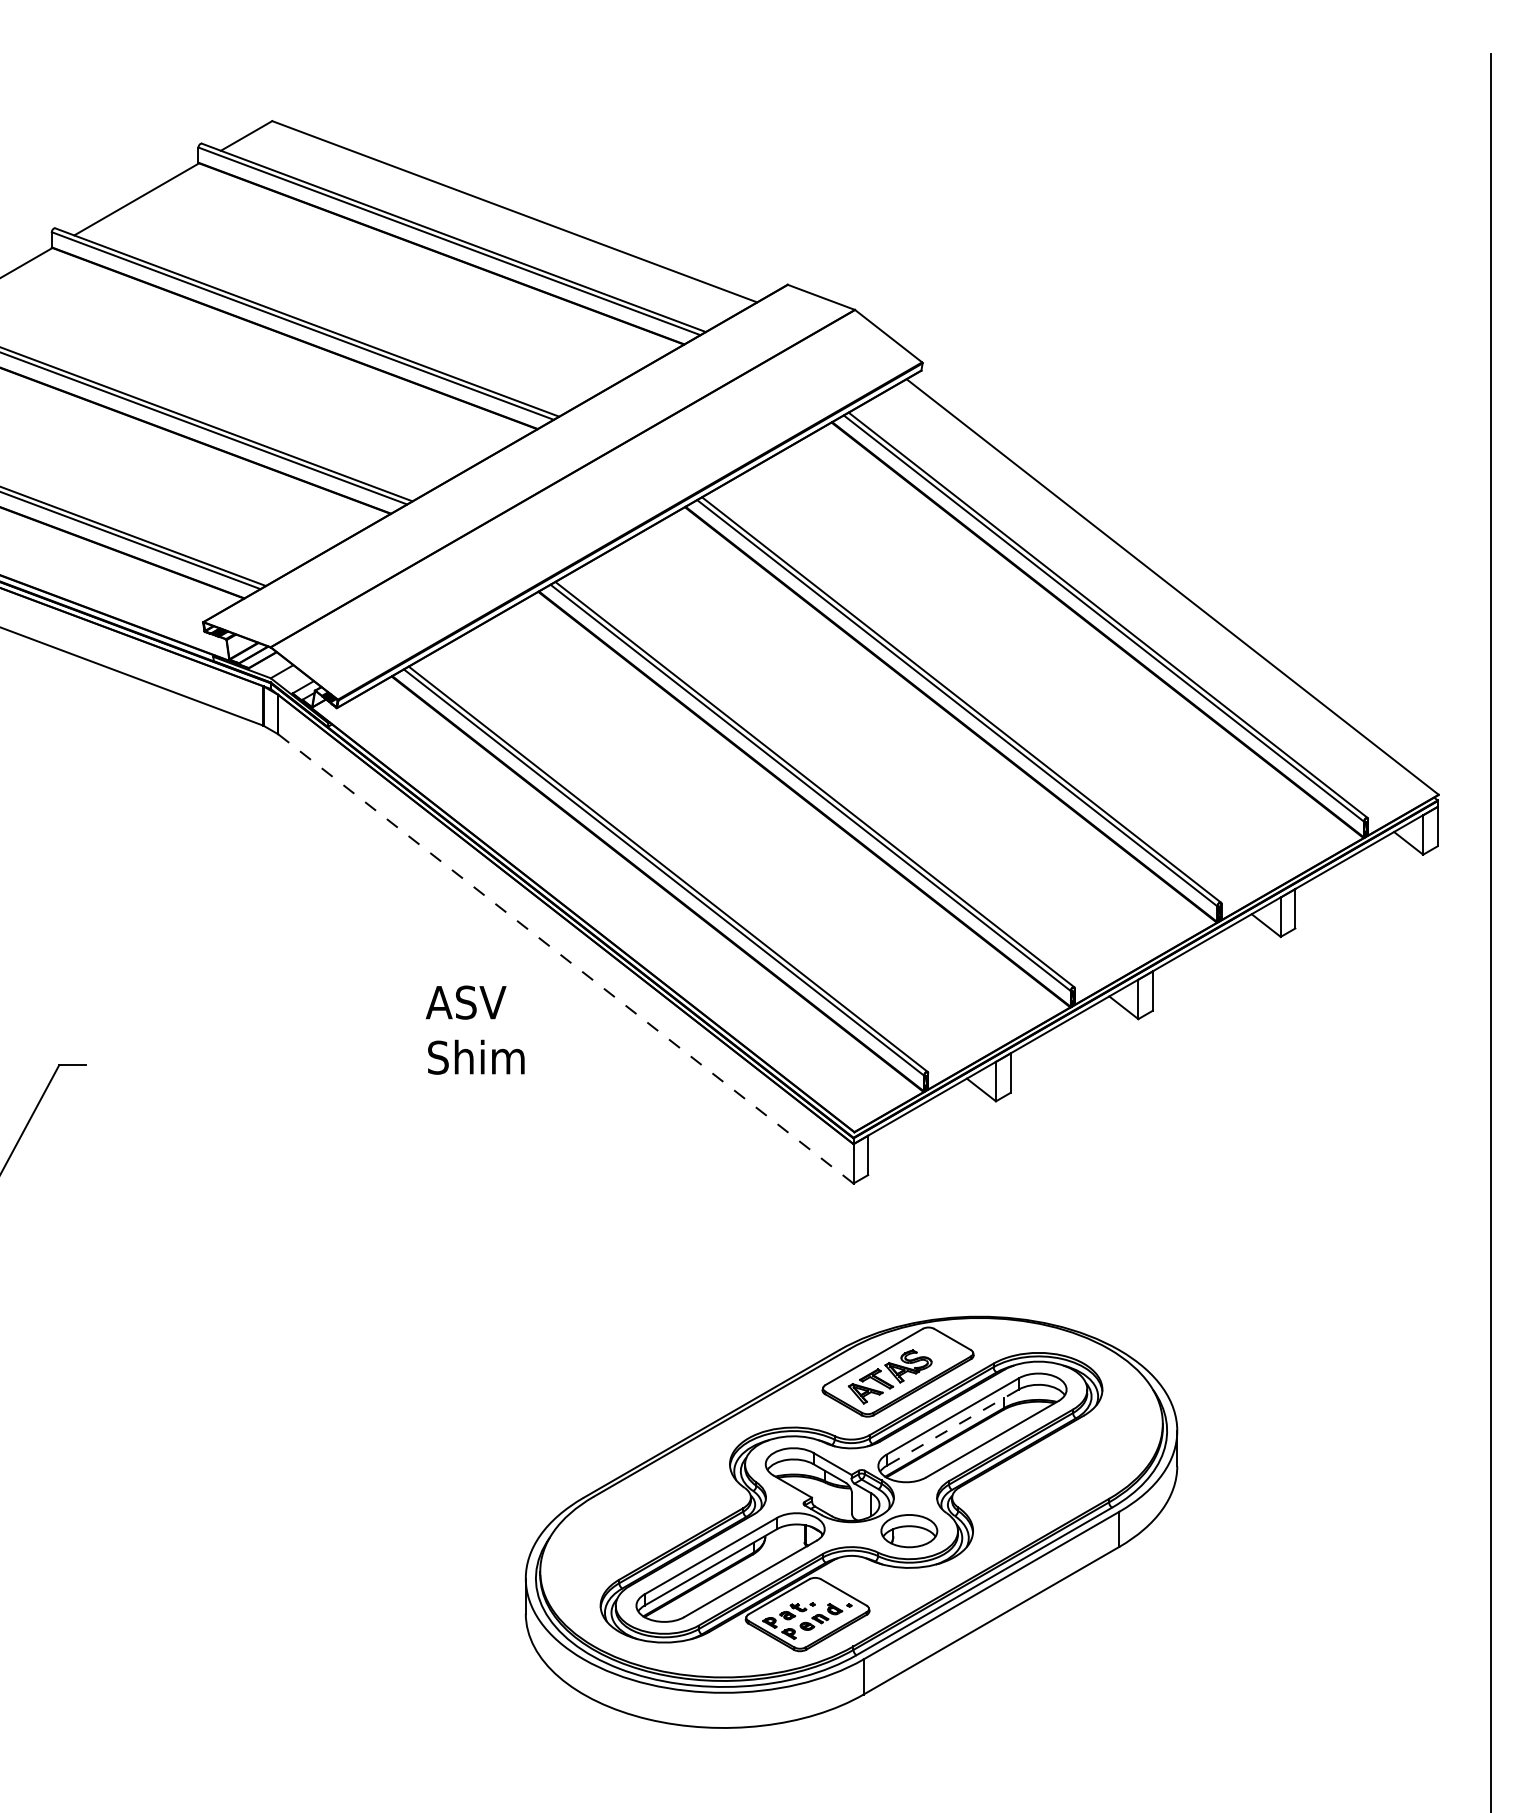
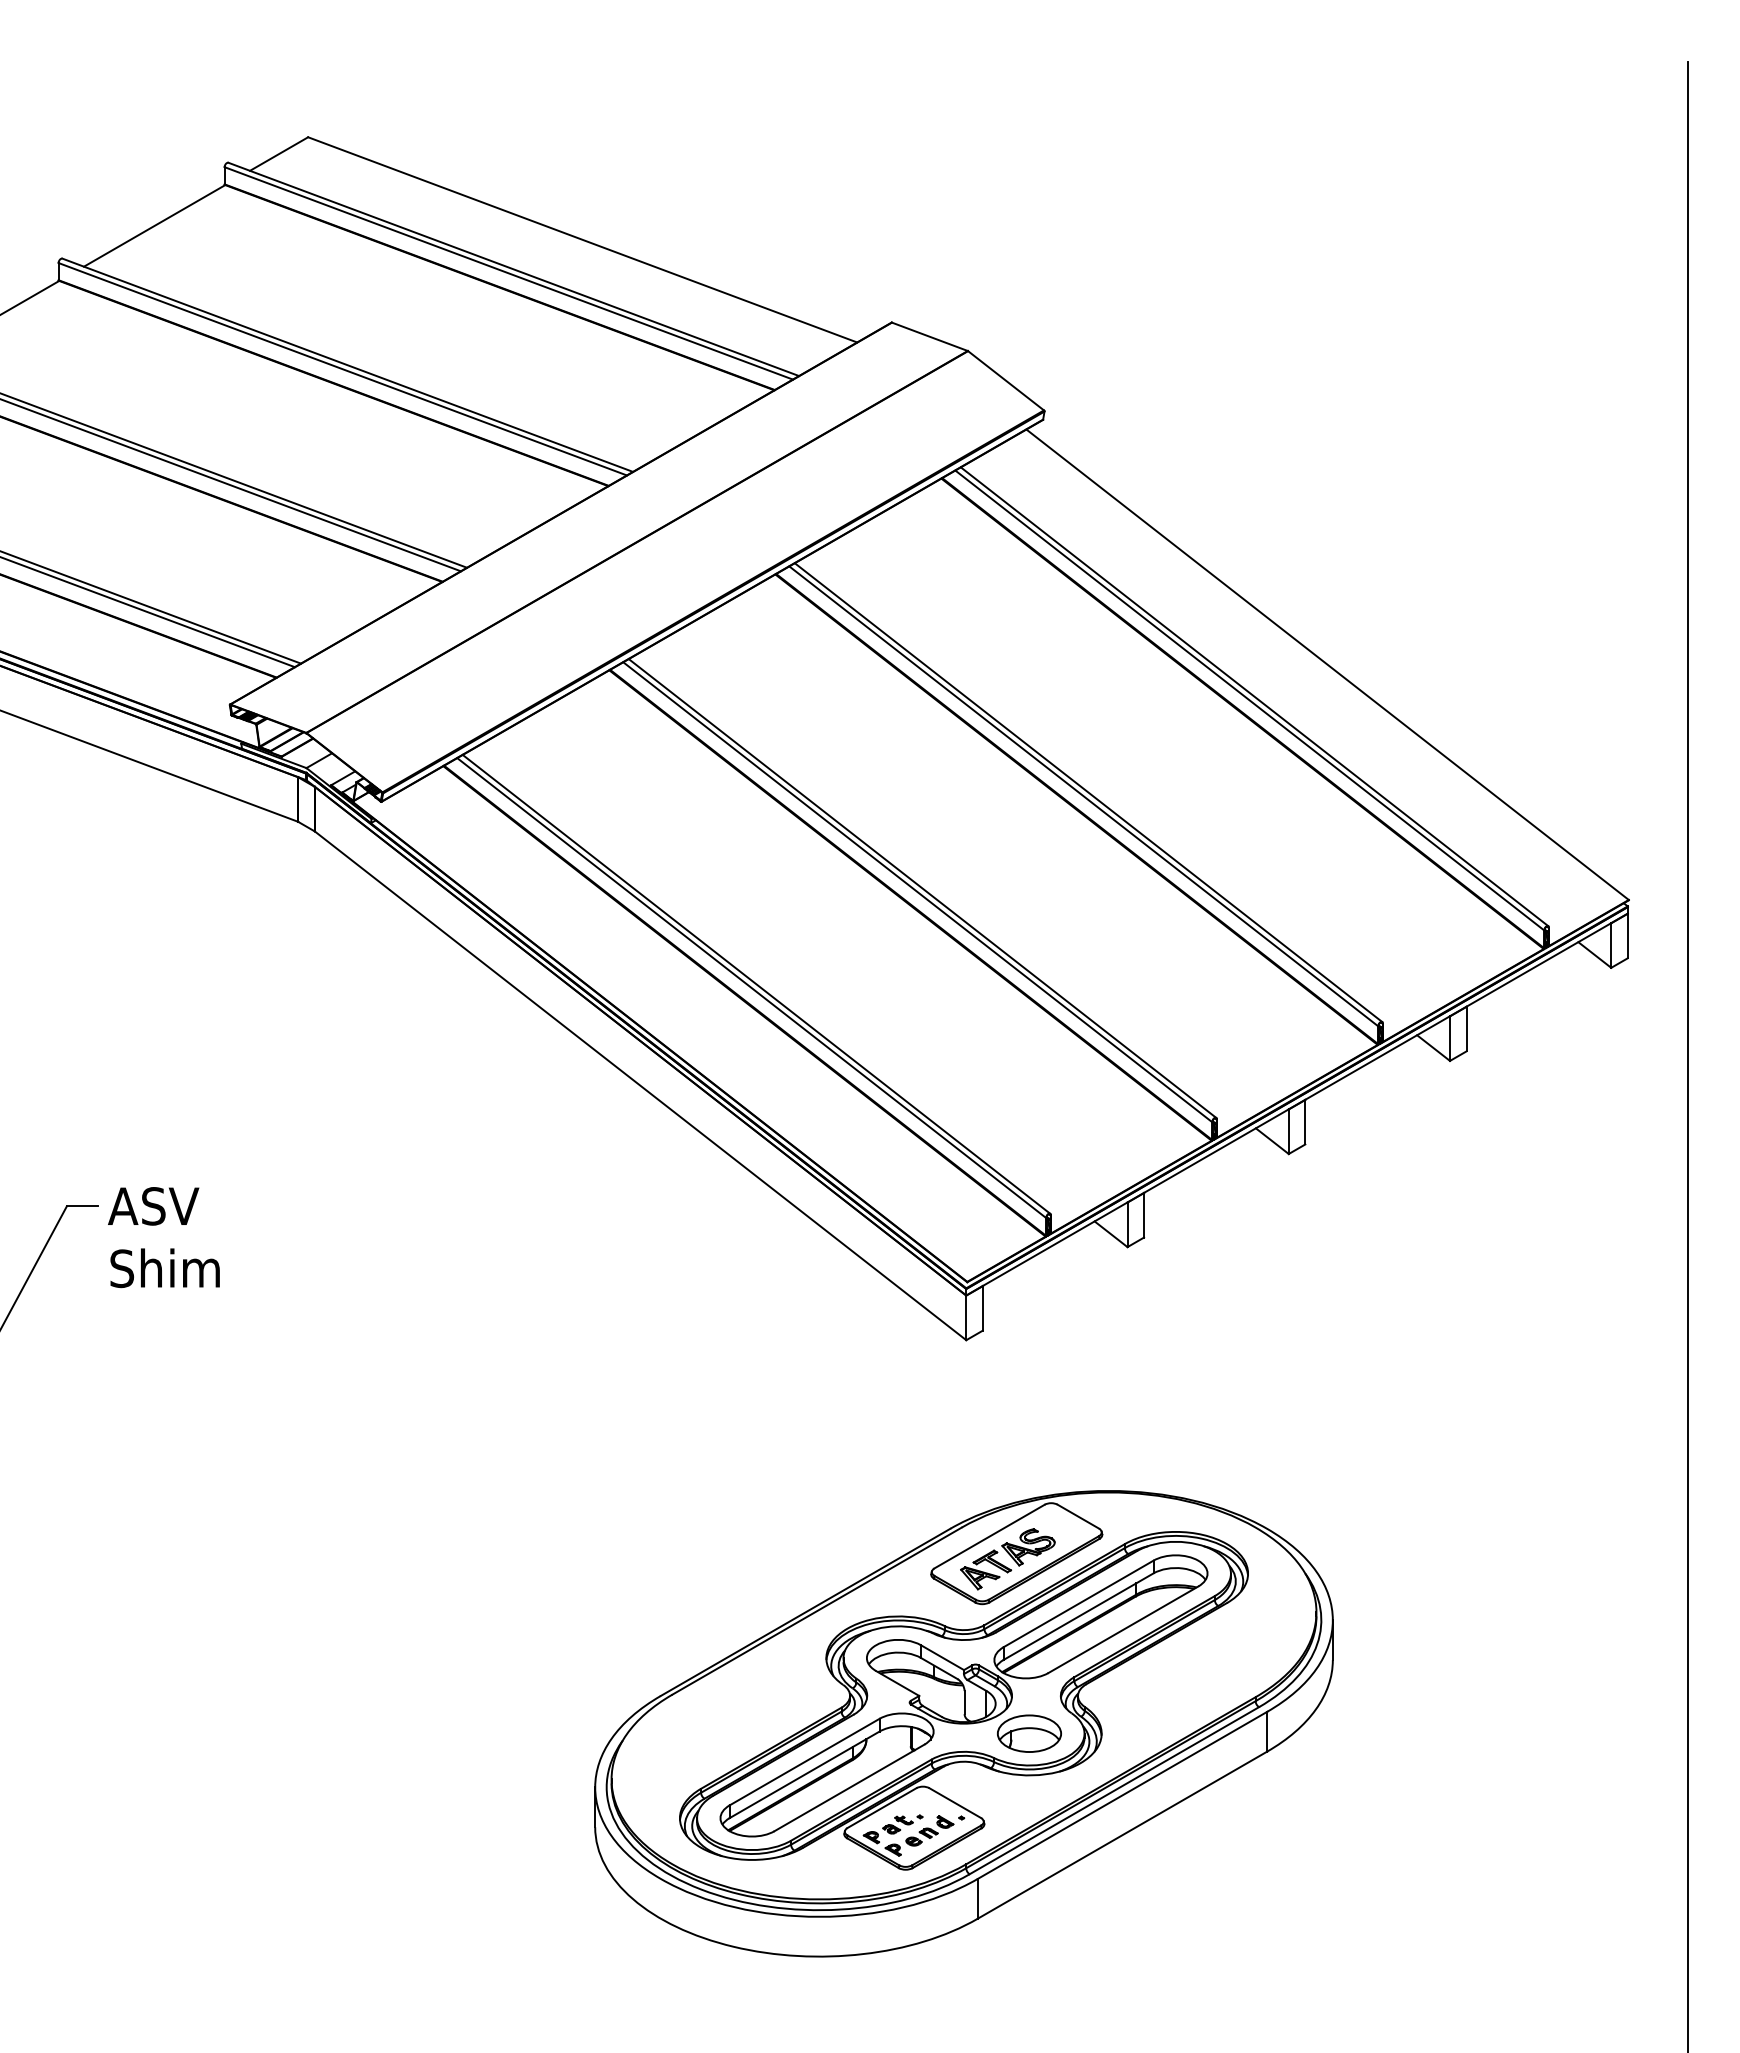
line: (565, 958) -> (640, 1085), dashed -> solid
text: (474, 1030) -> (163, 1237), moved
line: (952, 1427) -> (1078, 1616), dashed -> solid

